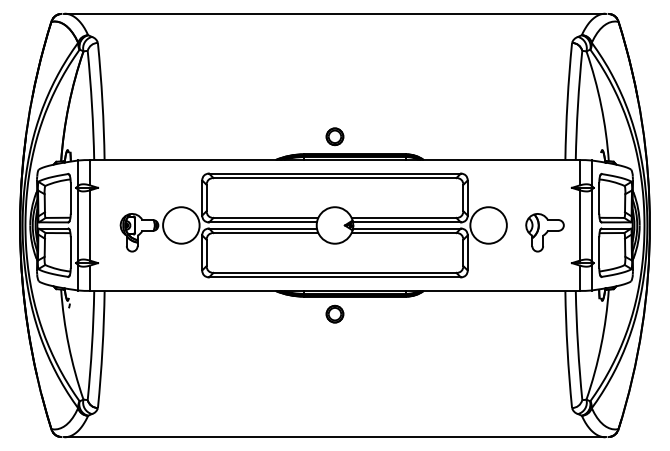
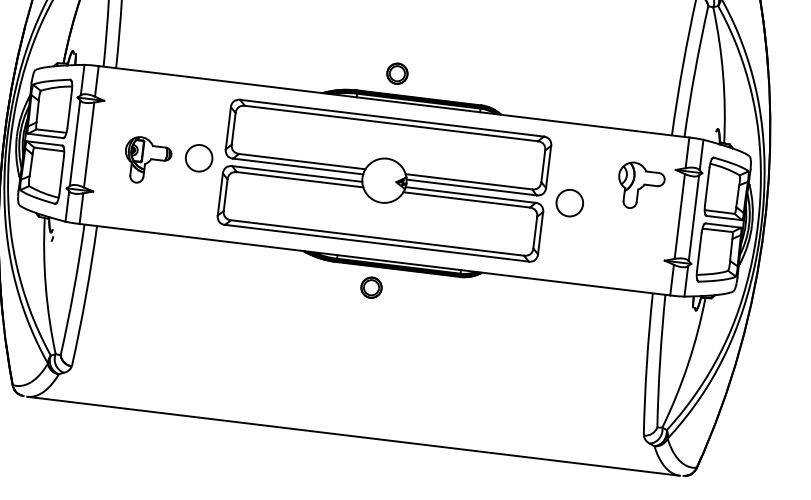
circle: (181, 225) -> (199, 158), size x0.6
circle: (488, 225) -> (569, 203), size x0.6
part: (544, 232) -> (640, 186), moved

